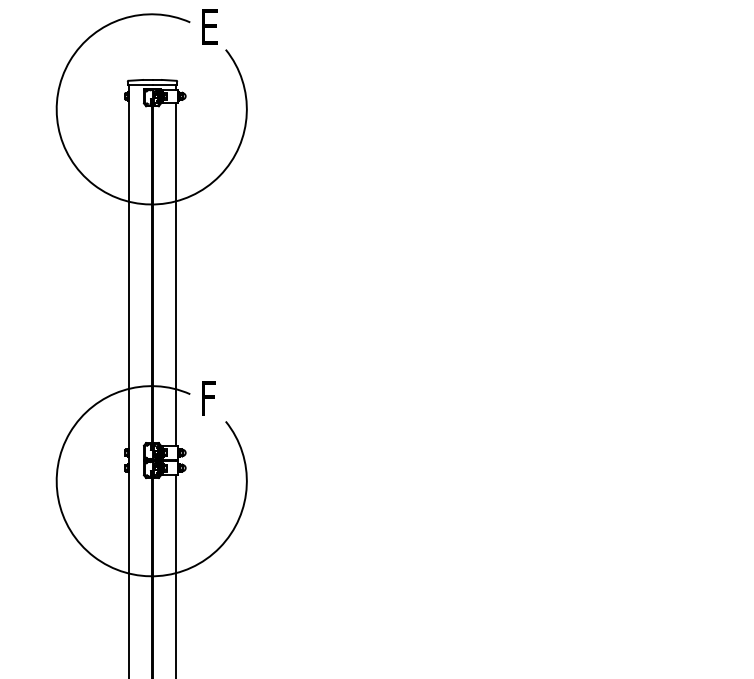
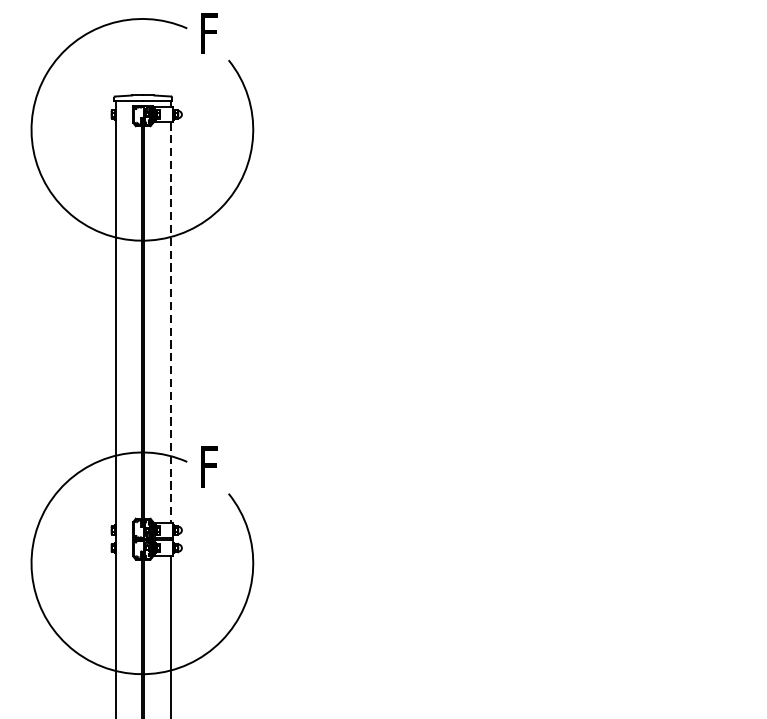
text: (211, 26) -> (212, 33), E -> F
line: (176, 274) -> (171, 322), solid -> dashed

